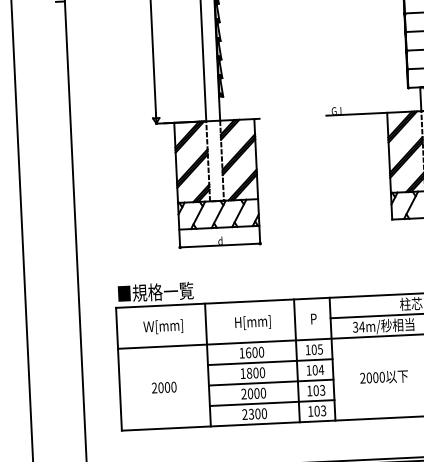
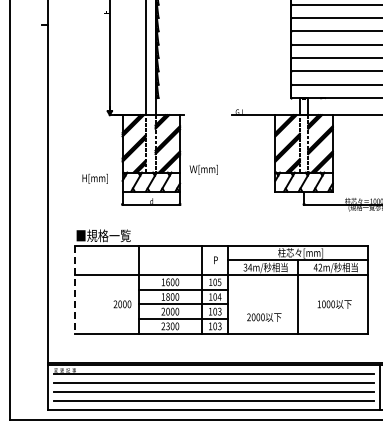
text: (251, 322) -> (94, 178), moved
text: (162, 326) -> (203, 169), moved
line: (118, 370) -> (74, 290), solid -> dashed
text: (384, 377) -> (264, 317), moved
text: (164, 387) -> (122, 304), moved

